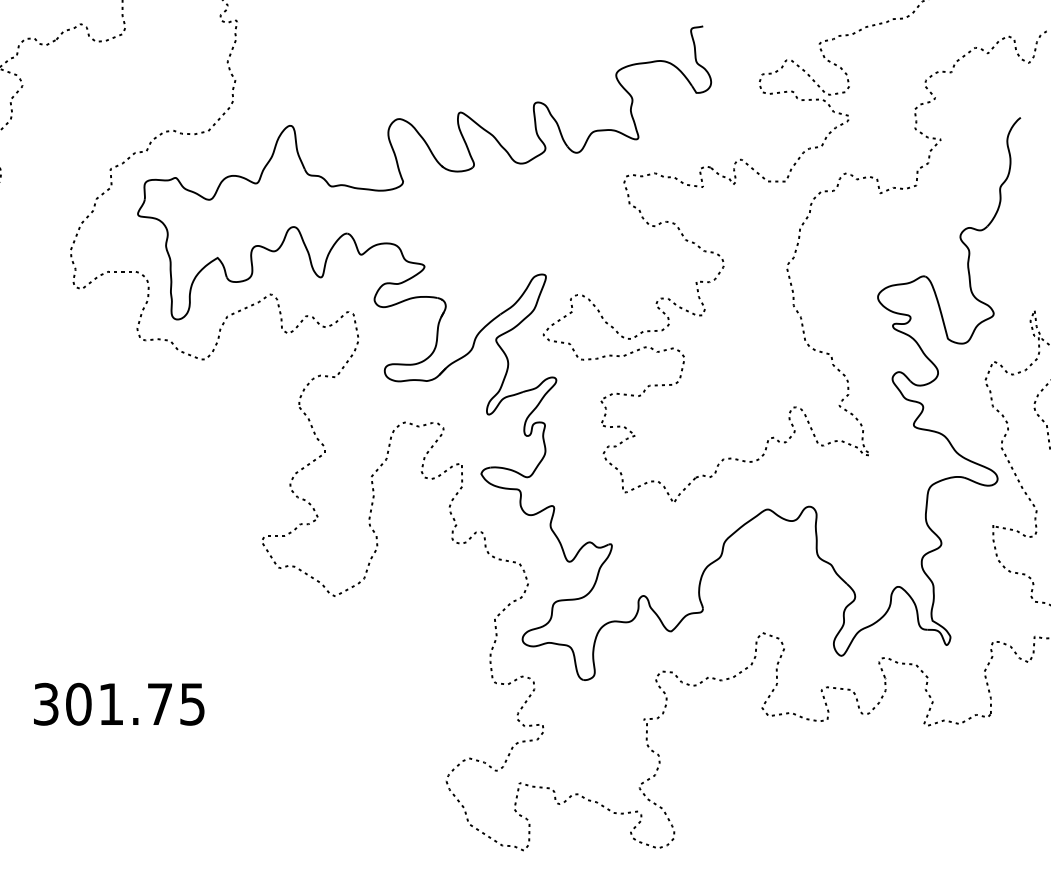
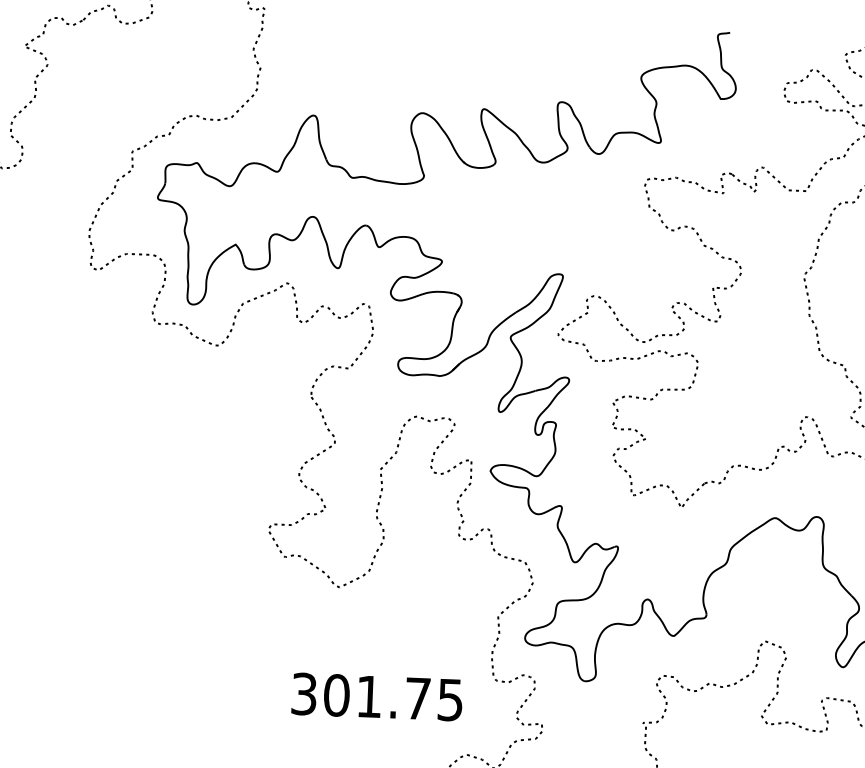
text: (119, 703) -> (377, 696), moved

